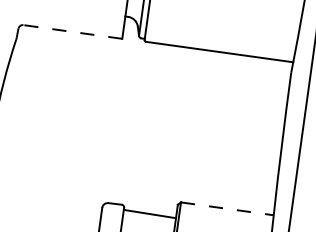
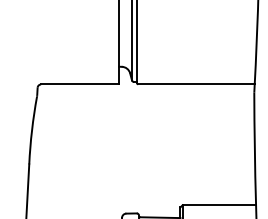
line: (71, 31) -> (79, 84), dashed -> solid
line: (227, 209) -> (219, 205), dashed -> solid

